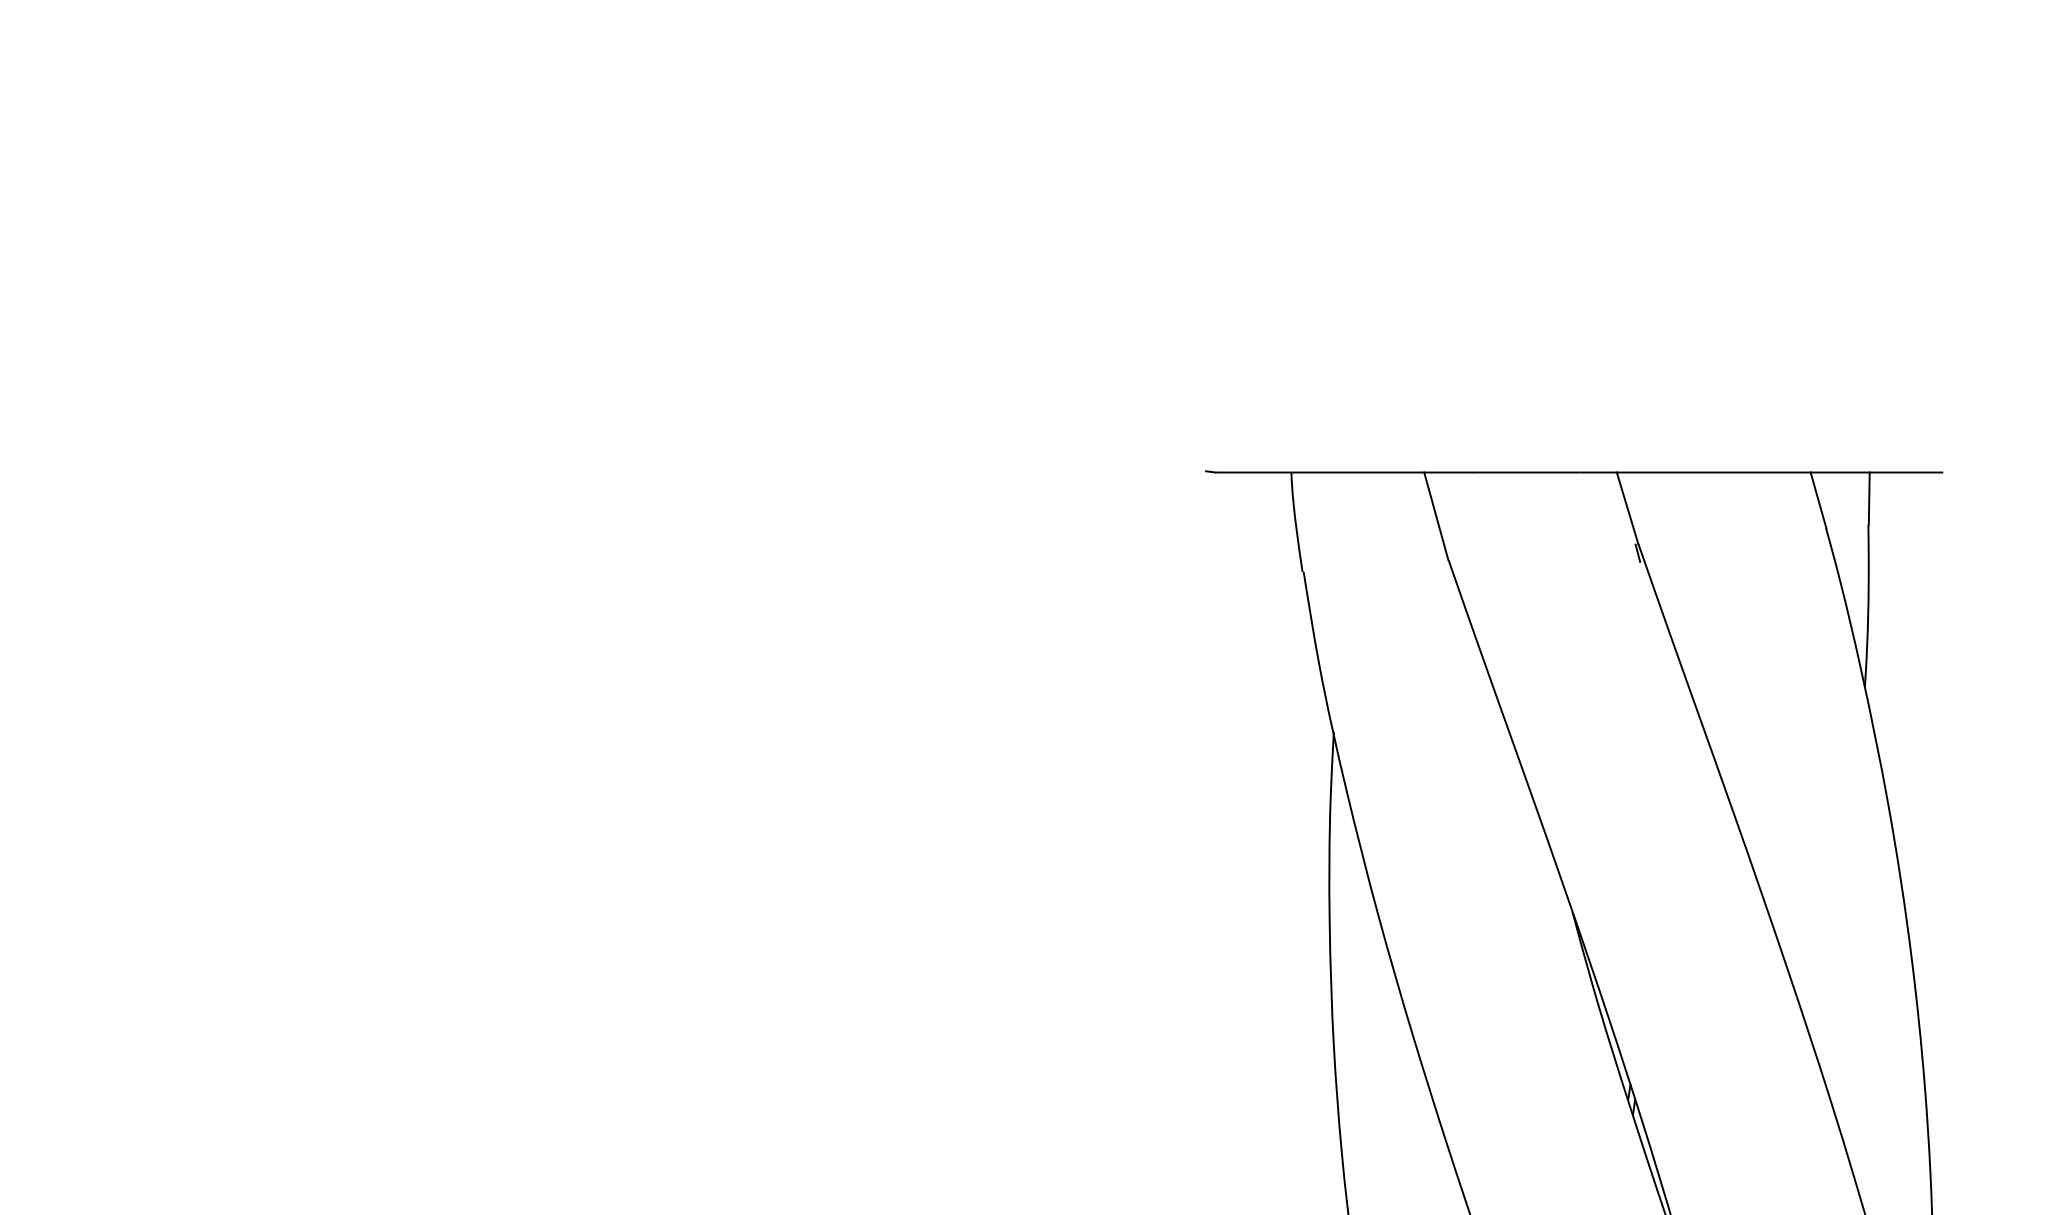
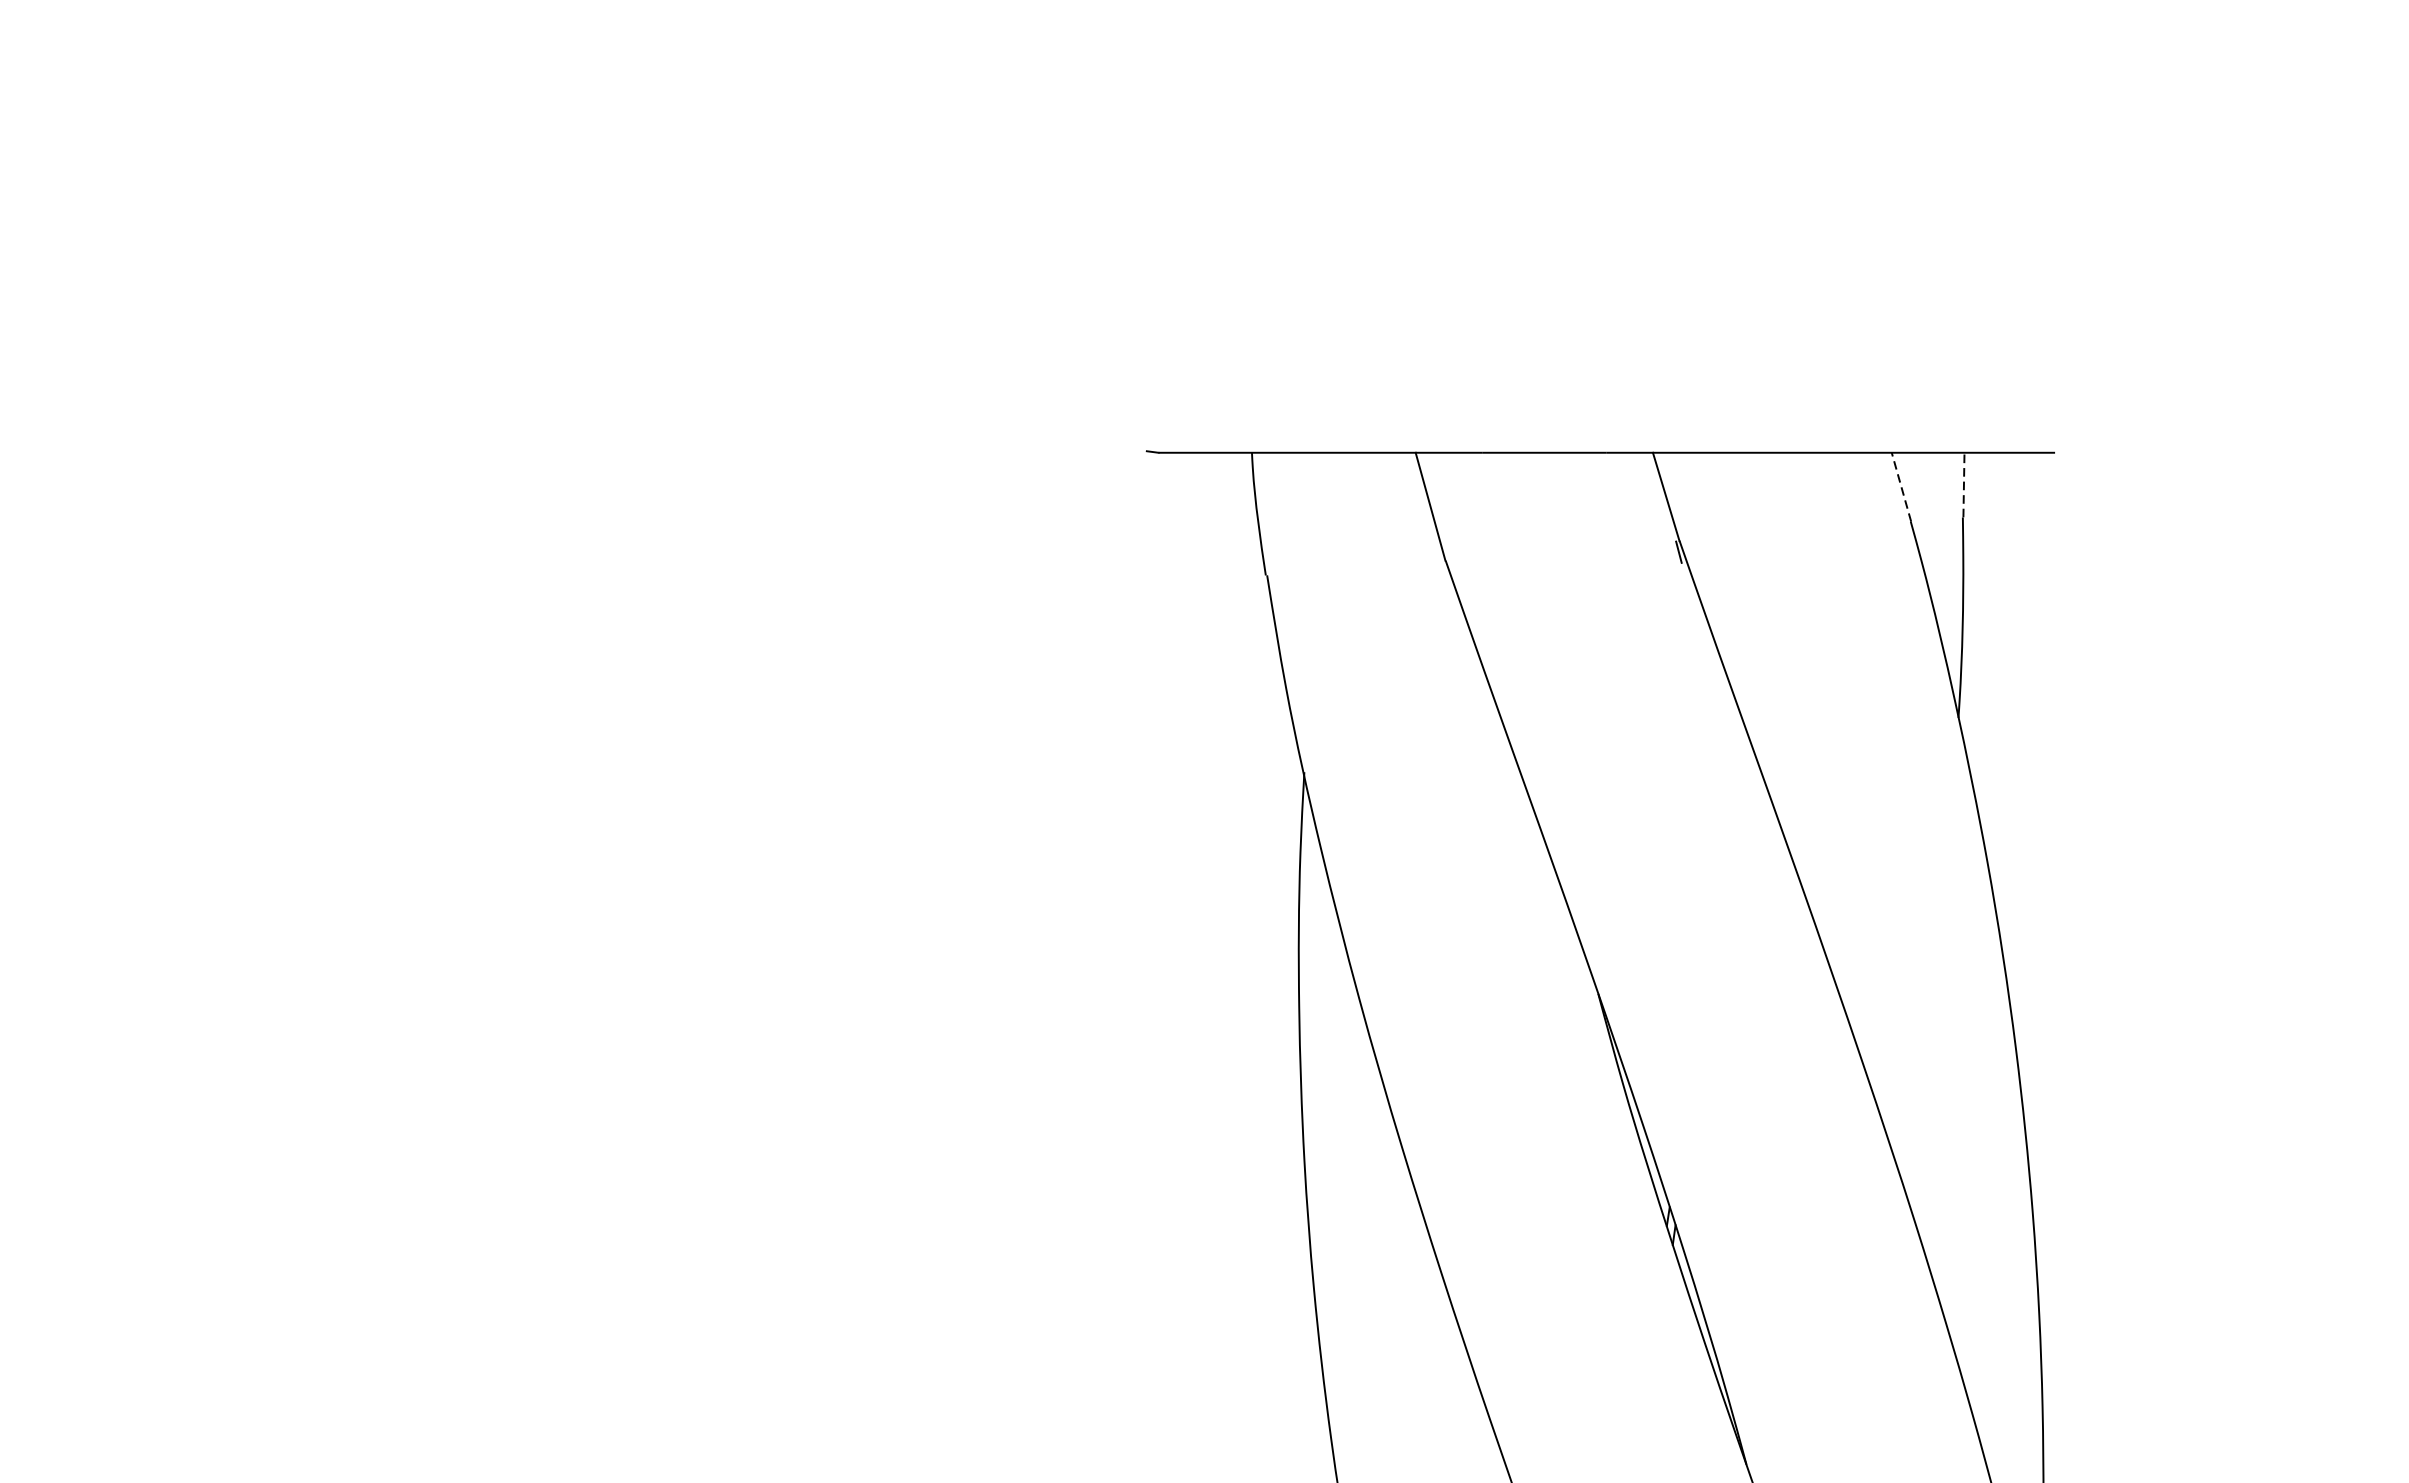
line: (1869, 498) -> (1964, 484), solid -> dashed
line: (1818, 500) -> (1901, 487), solid -> dashed

